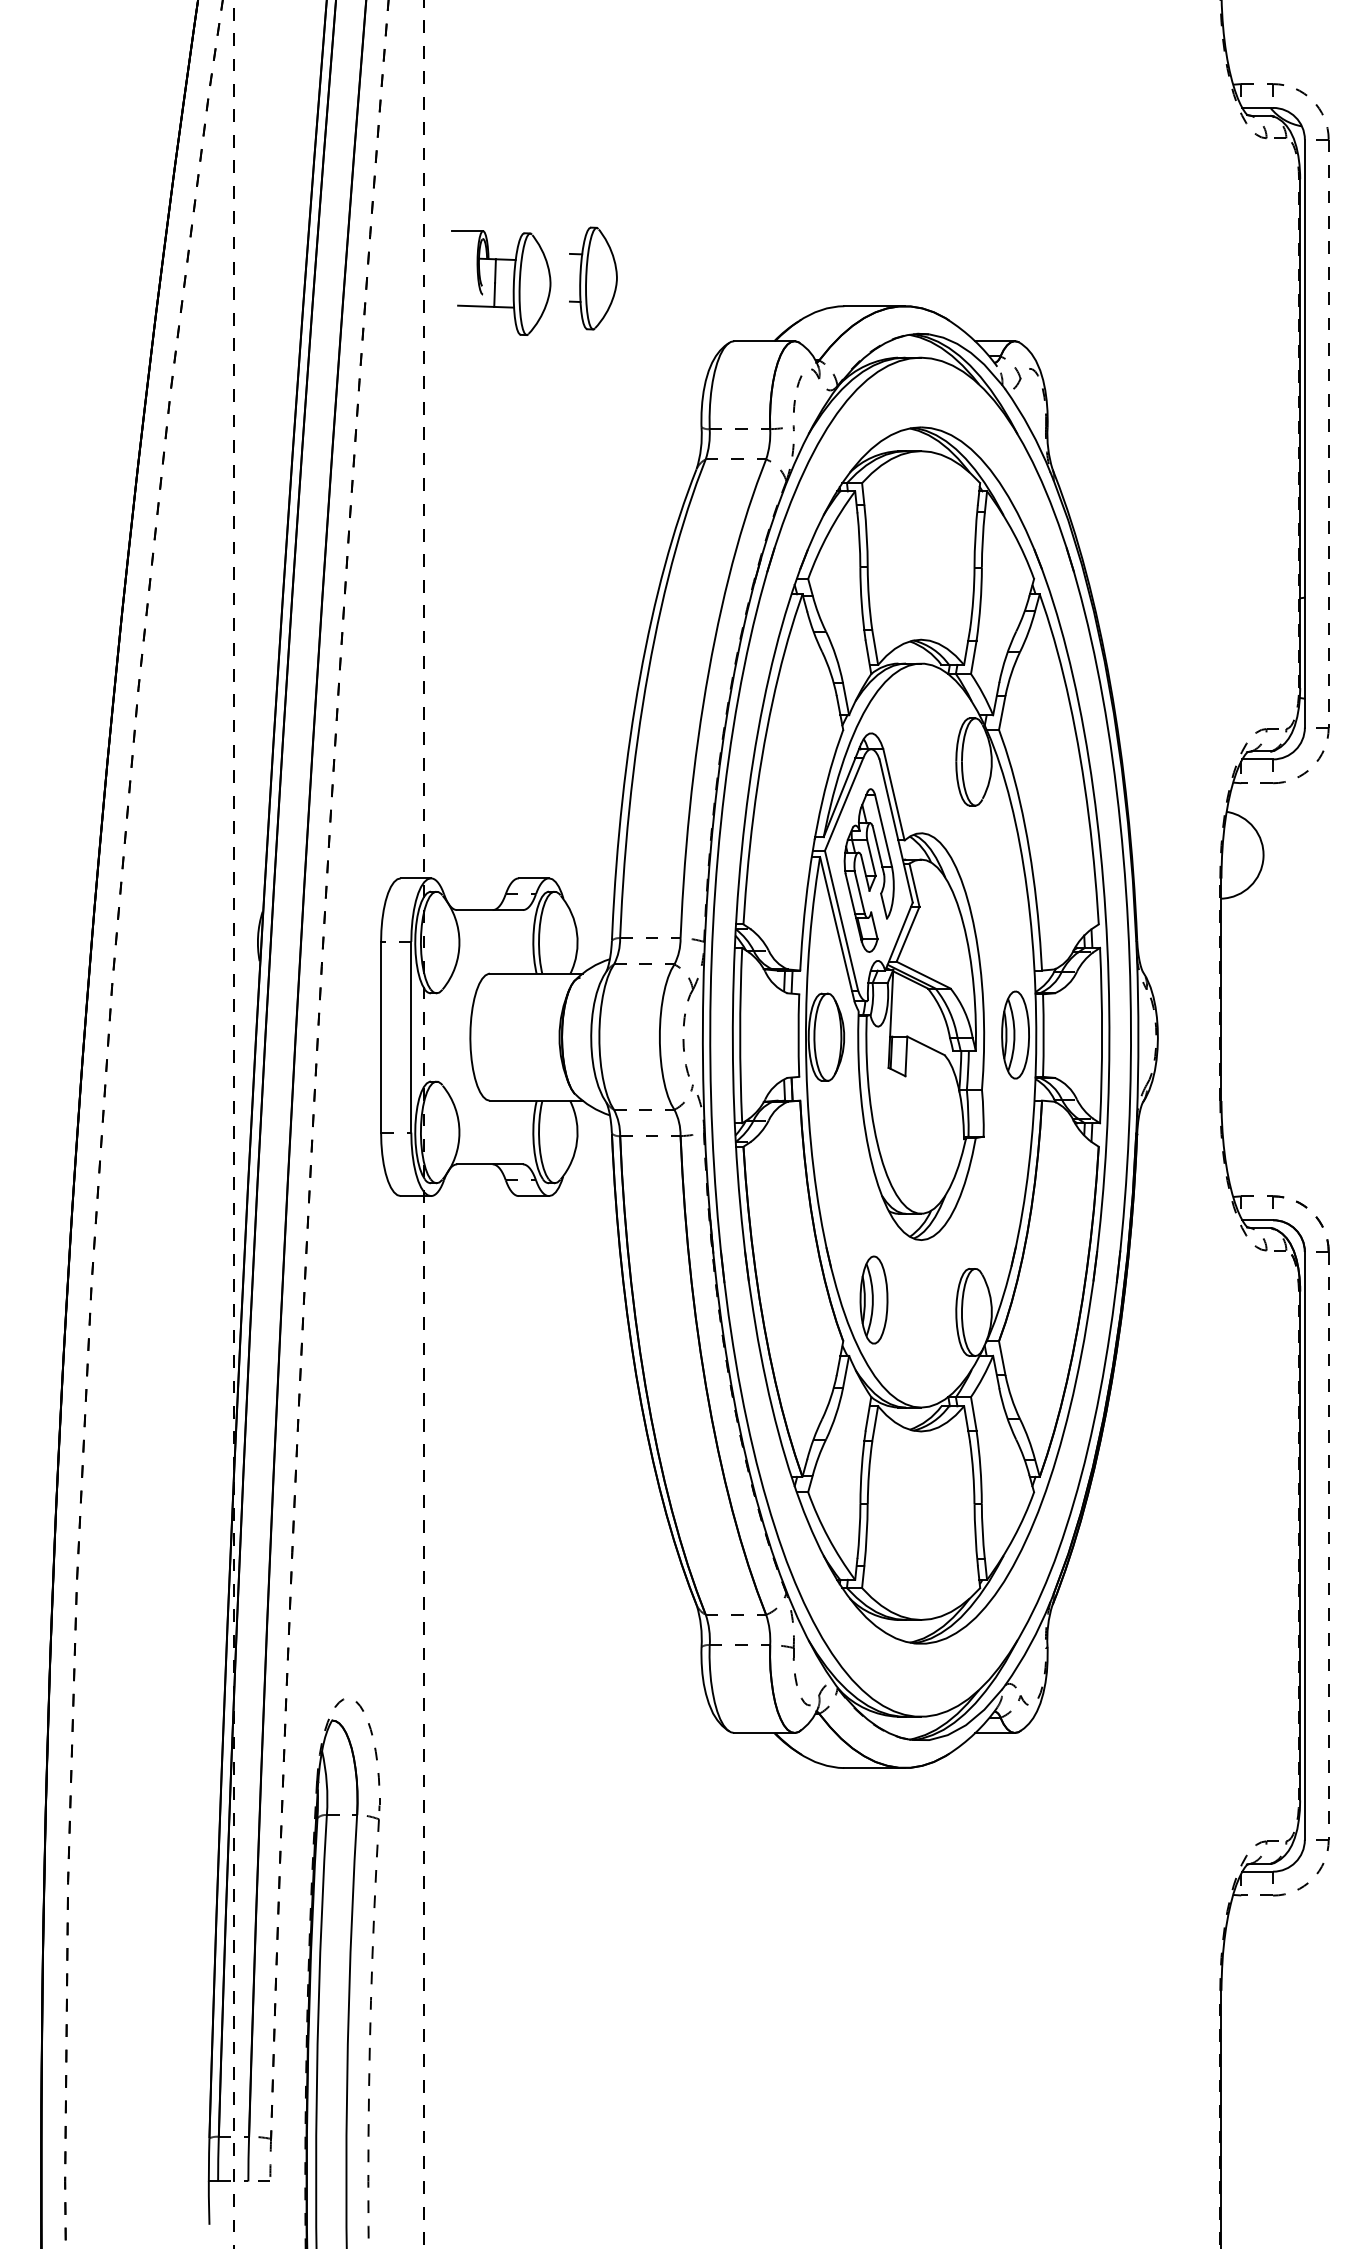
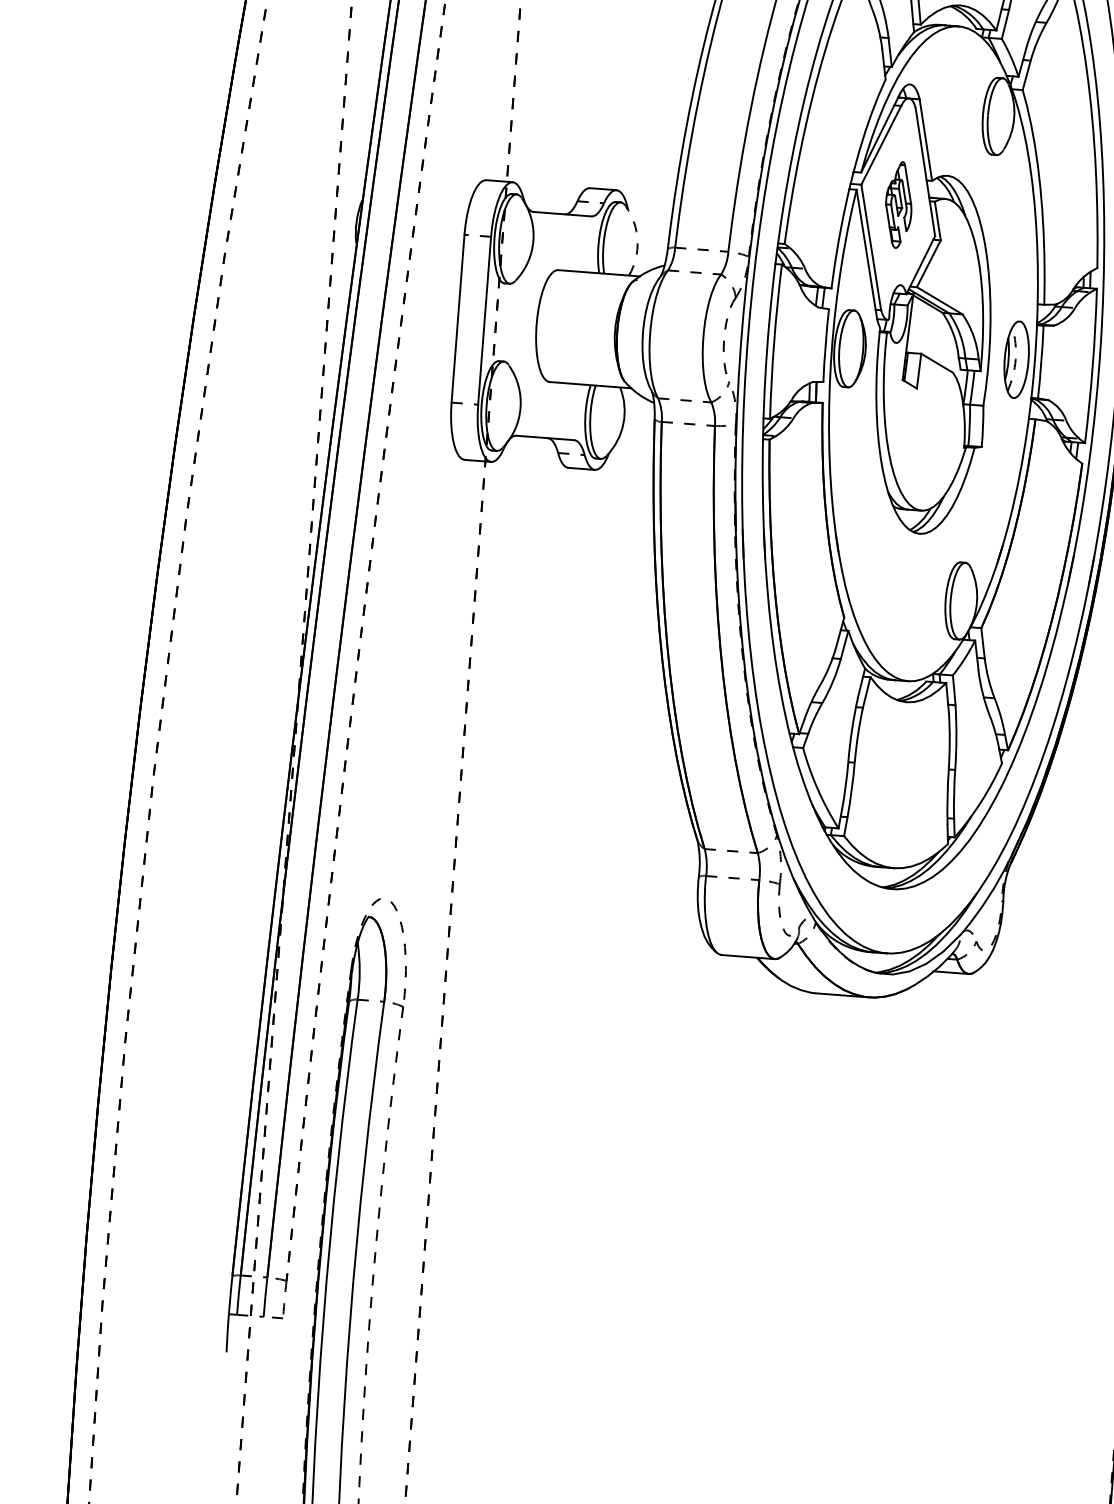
part: (868, 870) -> (898, 204), size x0.6
arc: (577, 933) -> (637, 240), solid -> dashed
arc: (1014, 1035) -> (1015, 360), solid -> dashed
part: (873, 1299) -> (873, 582), removed

